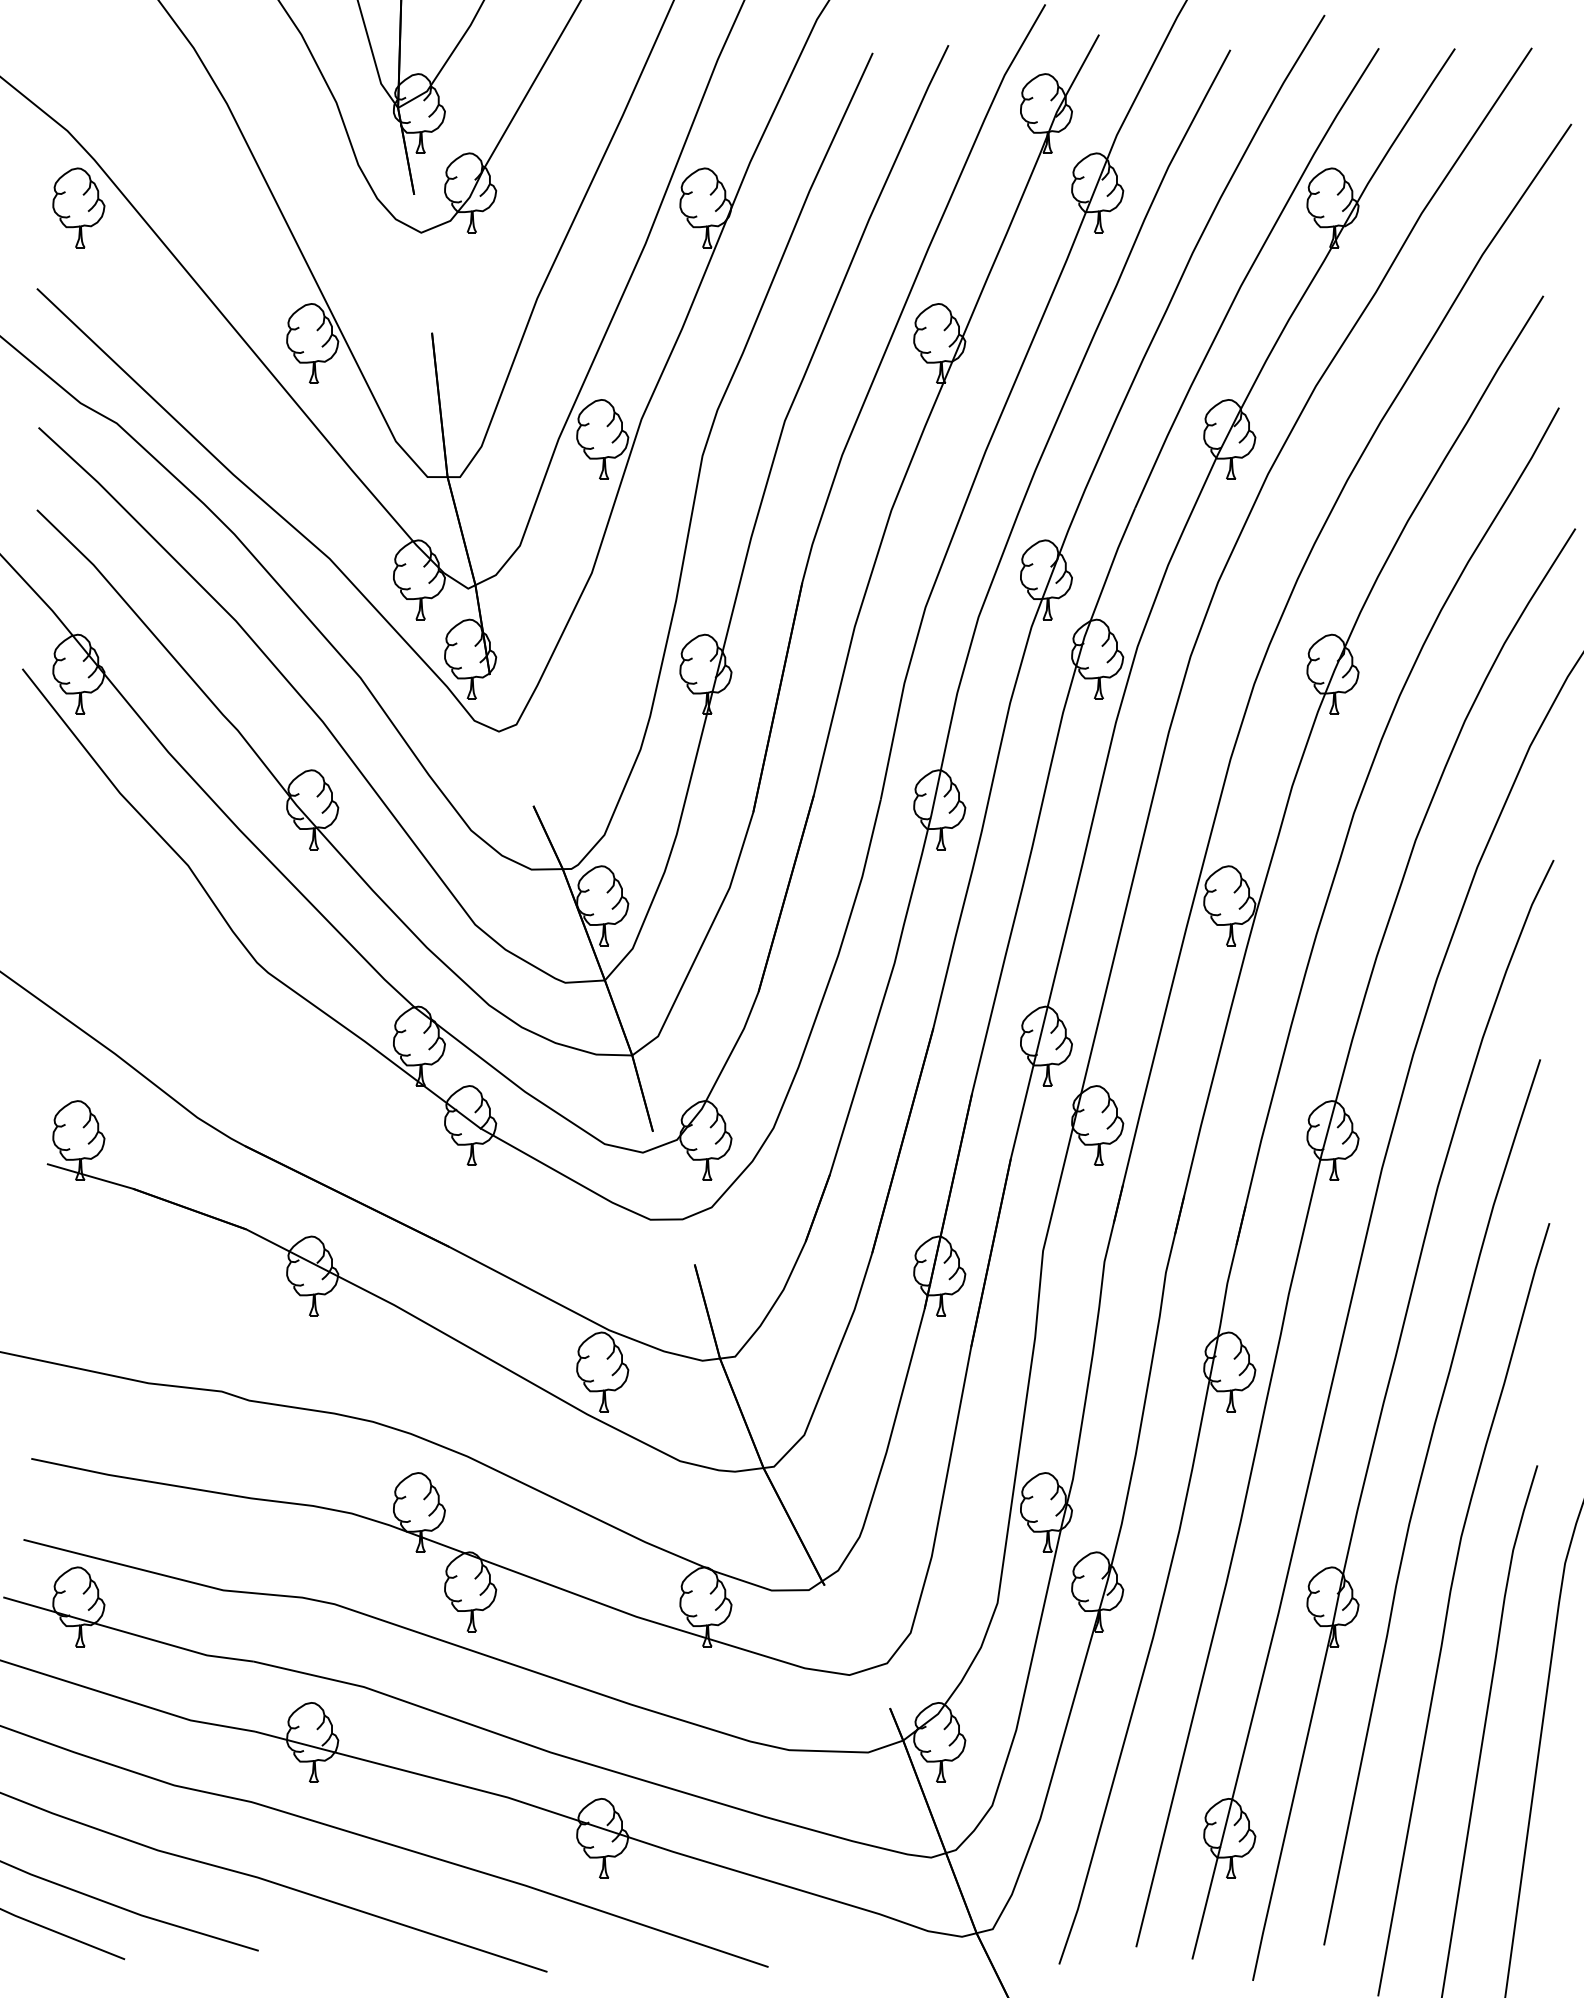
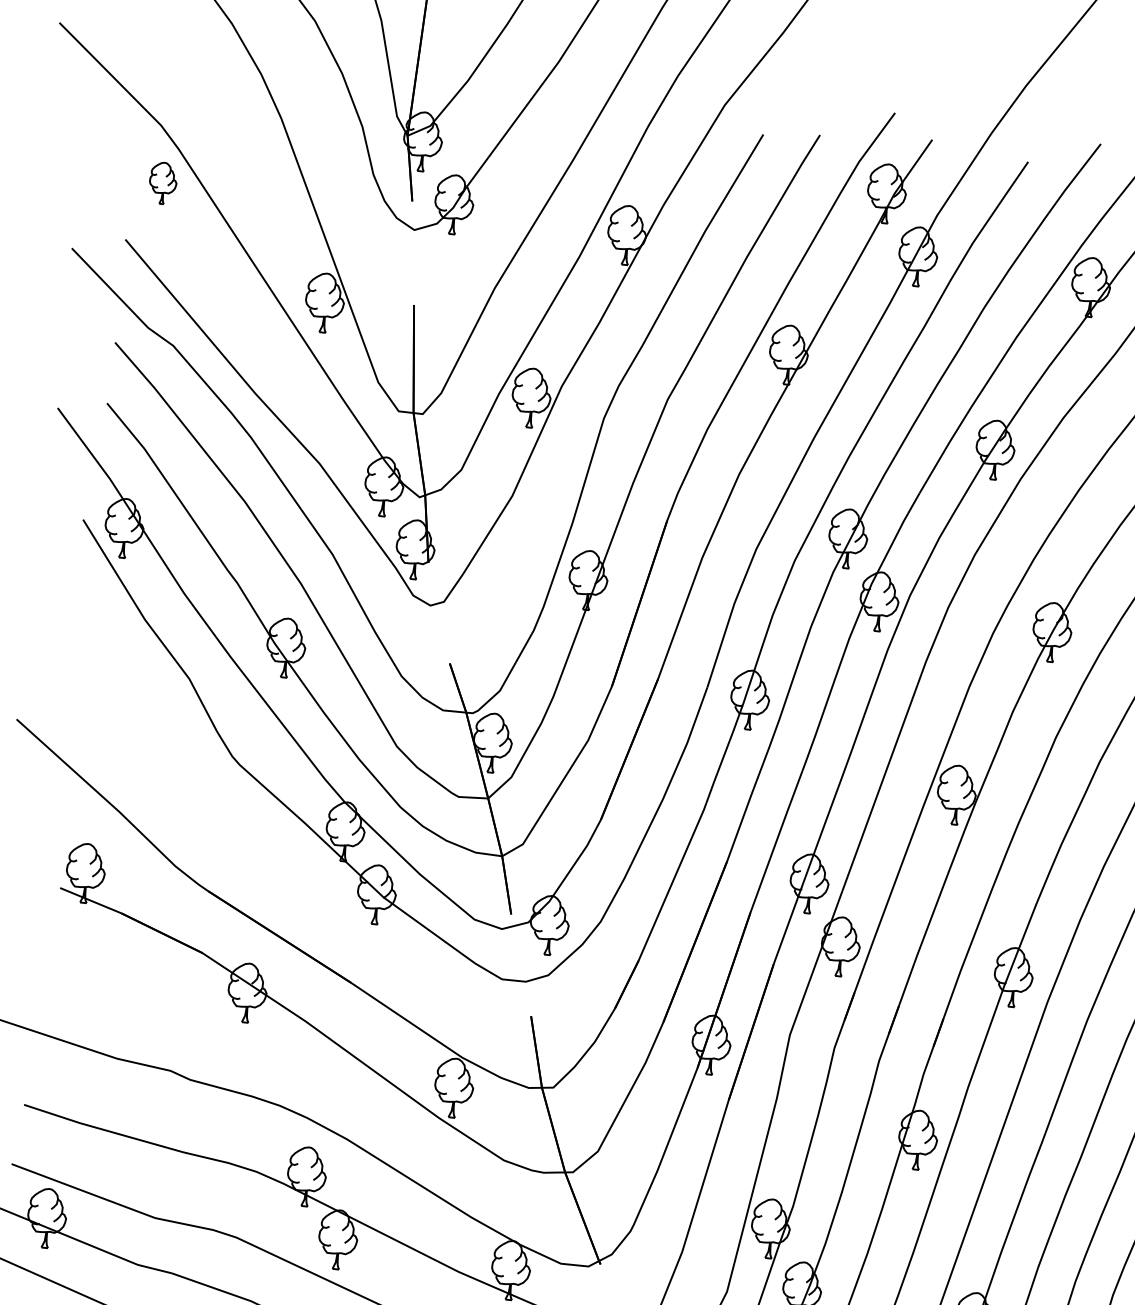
part: (78, 207) -> (162, 182), size x0.7

